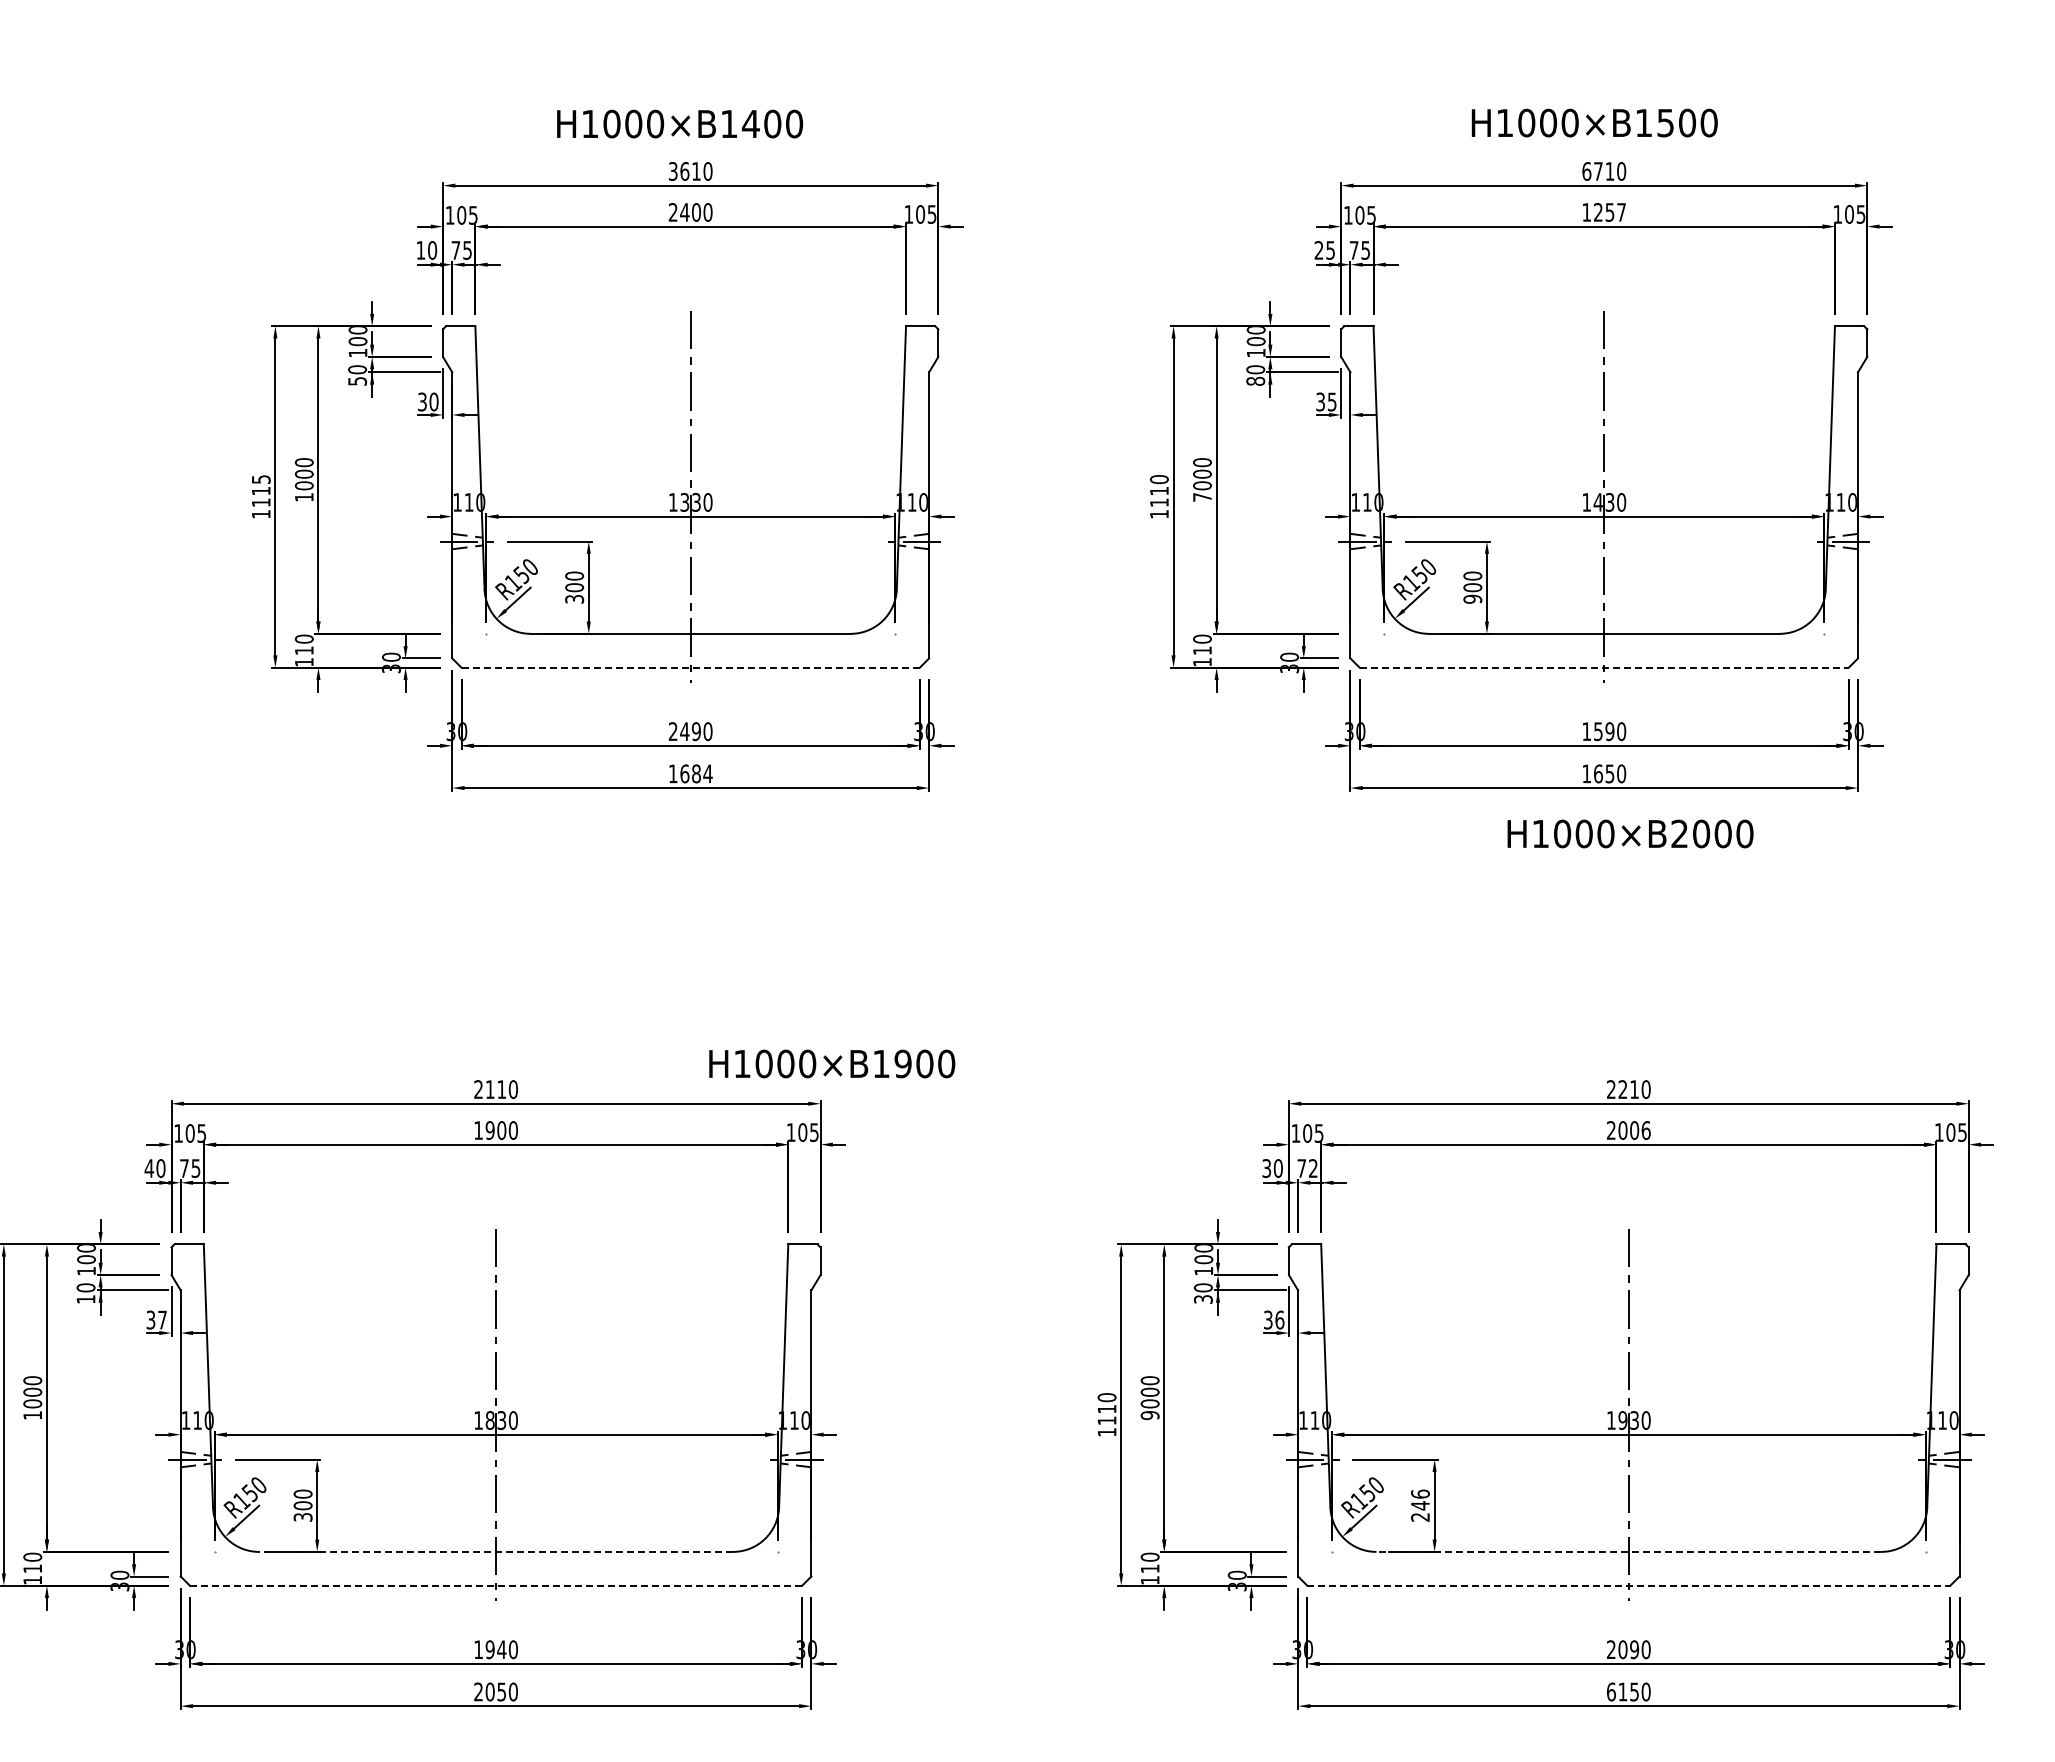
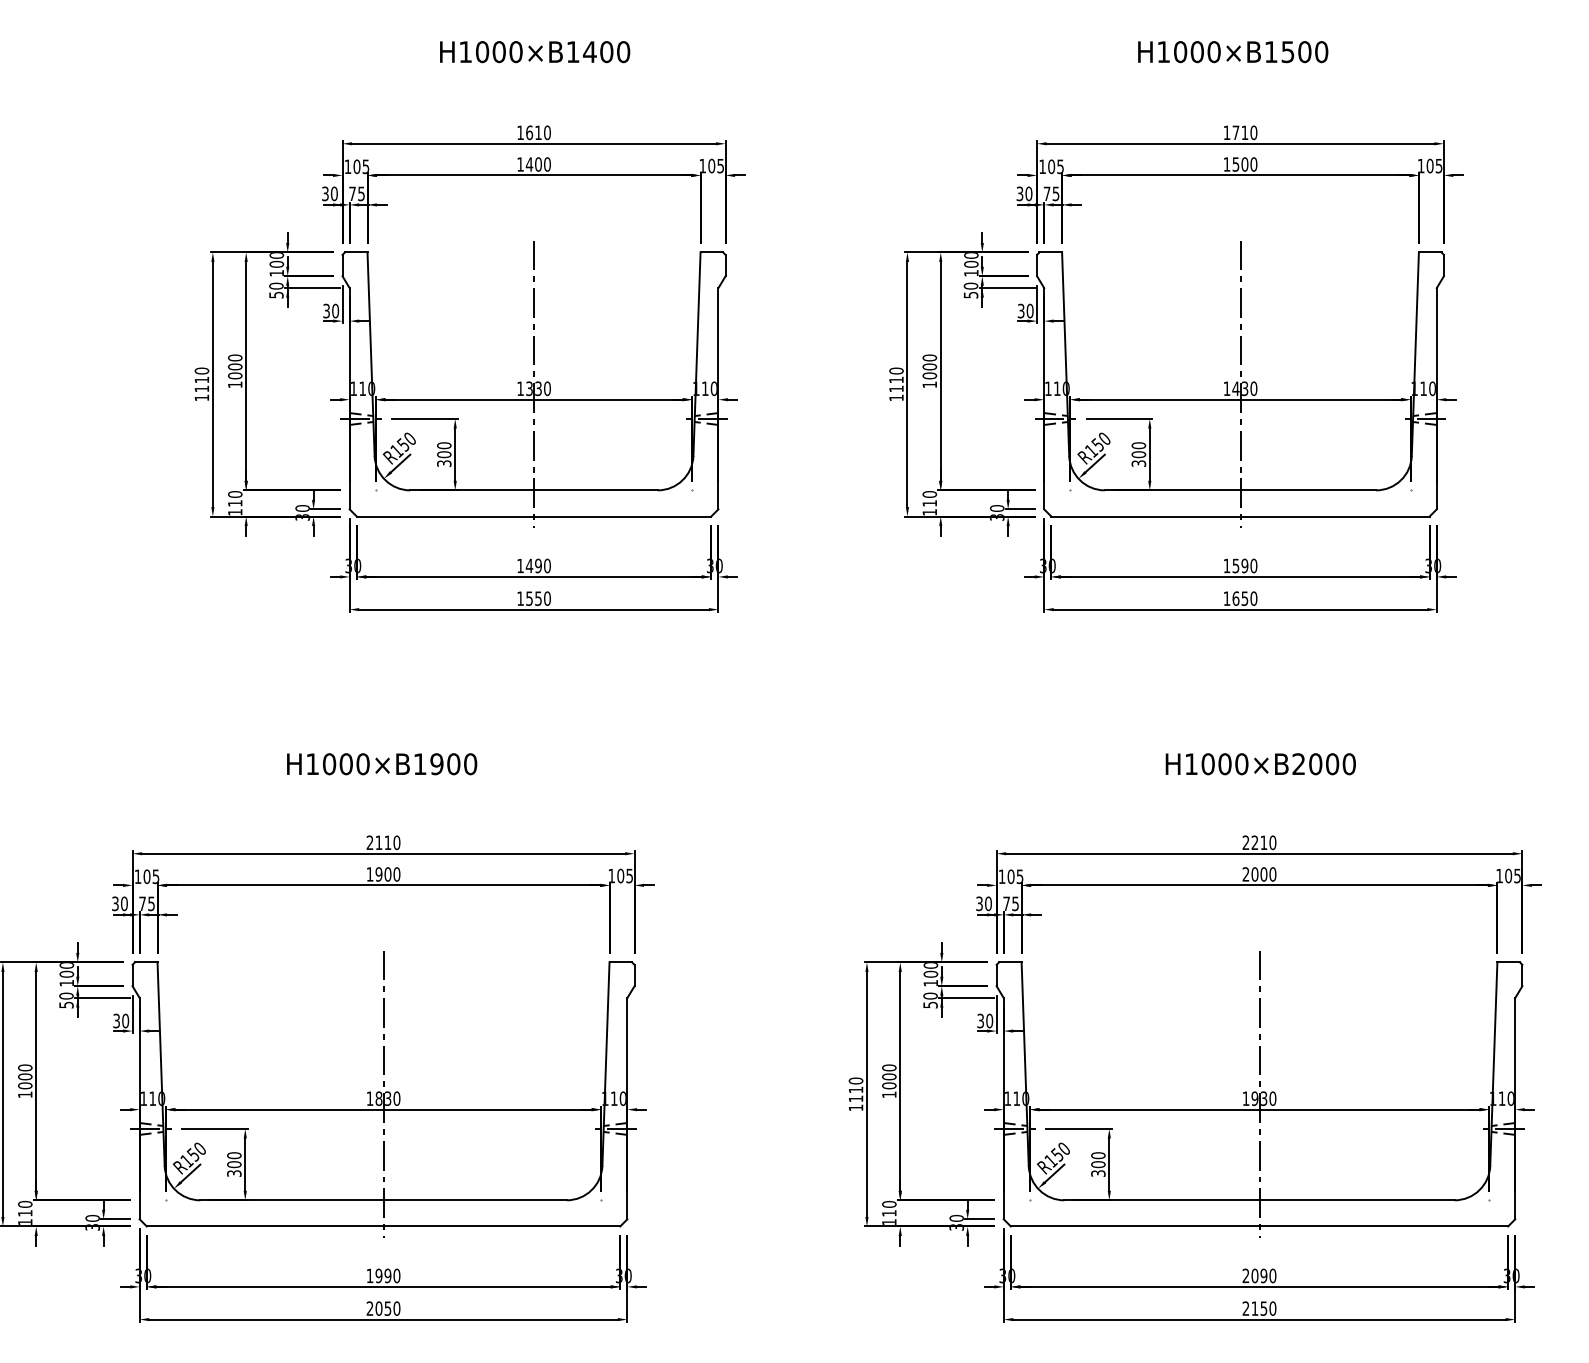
text: (1594, 122) -> (1232, 51), moved
text: (680, 123) -> (535, 51), moved
text: (673, 171) -> (520, 132), 3610 -> 1610
text: (1586, 171) -> (1226, 132), 6710 -> 1710
text: (672, 212) -> (519, 164), 2400 -> 1400
text: (1610, 212) -> (1245, 164), 1257 -> 1500
text: (420, 250) -> (325, 193), 10 -> 30
text: (1324, 250) -> (1024, 193), 25 -> 30
text: (1255, 380) -> (970, 294), 80 -> 50
text: (1331, 401) -> (1029, 310), 35 -> 30
text: (260, 479) -> (201, 371), 1115 -> 1110
text: (1202, 497) -> (929, 384), 7000 -> 1000
text: (1472, 598) -> (1138, 463), 900 -> 300
line: (691, 667) -> (534, 516), dashed -> solid
line: (1604, 667) -> (1240, 516), dashed -> solid
text: (672, 731) -> (519, 565), 2490 -> 1490
text: (696, 773) -> (538, 598), 1684 -> 1550
text: (1630, 833) -> (1260, 763), moved
text: (832, 1063) -> (382, 763), moved
text: (1645, 1130) -> (1272, 874), 2006 -> 2000
text: (149, 1168) -> (115, 903), 40 -> 30
text: (1313, 1168) -> (1015, 903), 72 -> 75
text: (85, 1299) -> (66, 1005), 10 -> 50
text: (1202, 1299) -> (929, 1005), 30 -> 50
text: (162, 1319) -> (125, 1020), 37 -> 30
text: (1279, 1319) -> (989, 1020), 36 -> 30
text: (1149, 1415) -> (888, 1094), 9000 -> 1000
text: (1420, 1505) -> (1098, 1164), 246 -> 300
line: (496, 1551) -> (383, 1199), dashed -> solid
line: (1628, 1551) -> (1259, 1199), dashed -> solid
line: (496, 1585) -> (383, 1226), dashed -> solid
line: (1629, 1585) -> (1260, 1226), dashed -> solid
text: (501, 1649) -> (387, 1275), 1940 -> 1990
text: (1611, 1691) -> (1246, 1308), 6150 -> 2150

